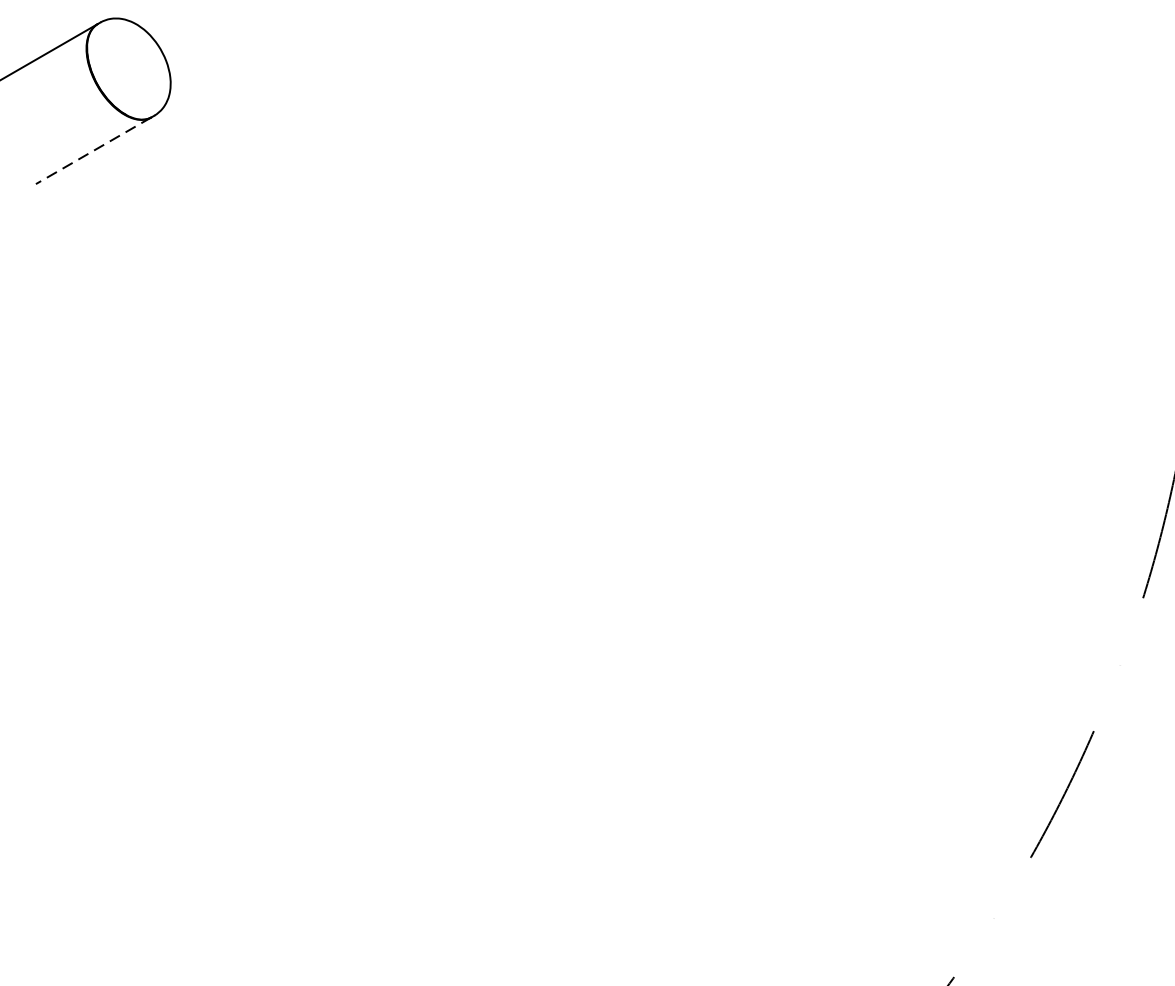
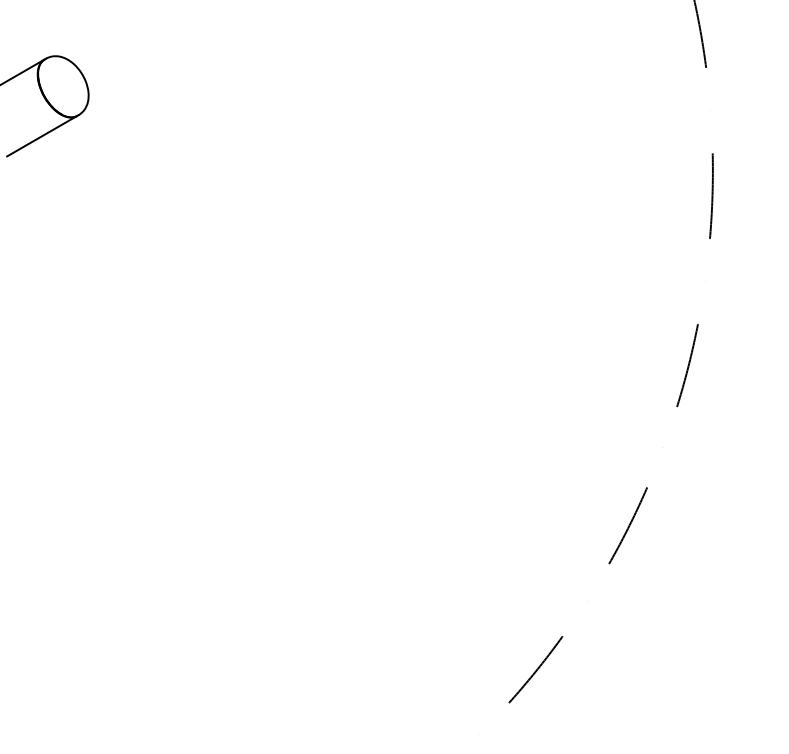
line: (92, 151) -> (41, 136), dashed -> solid

